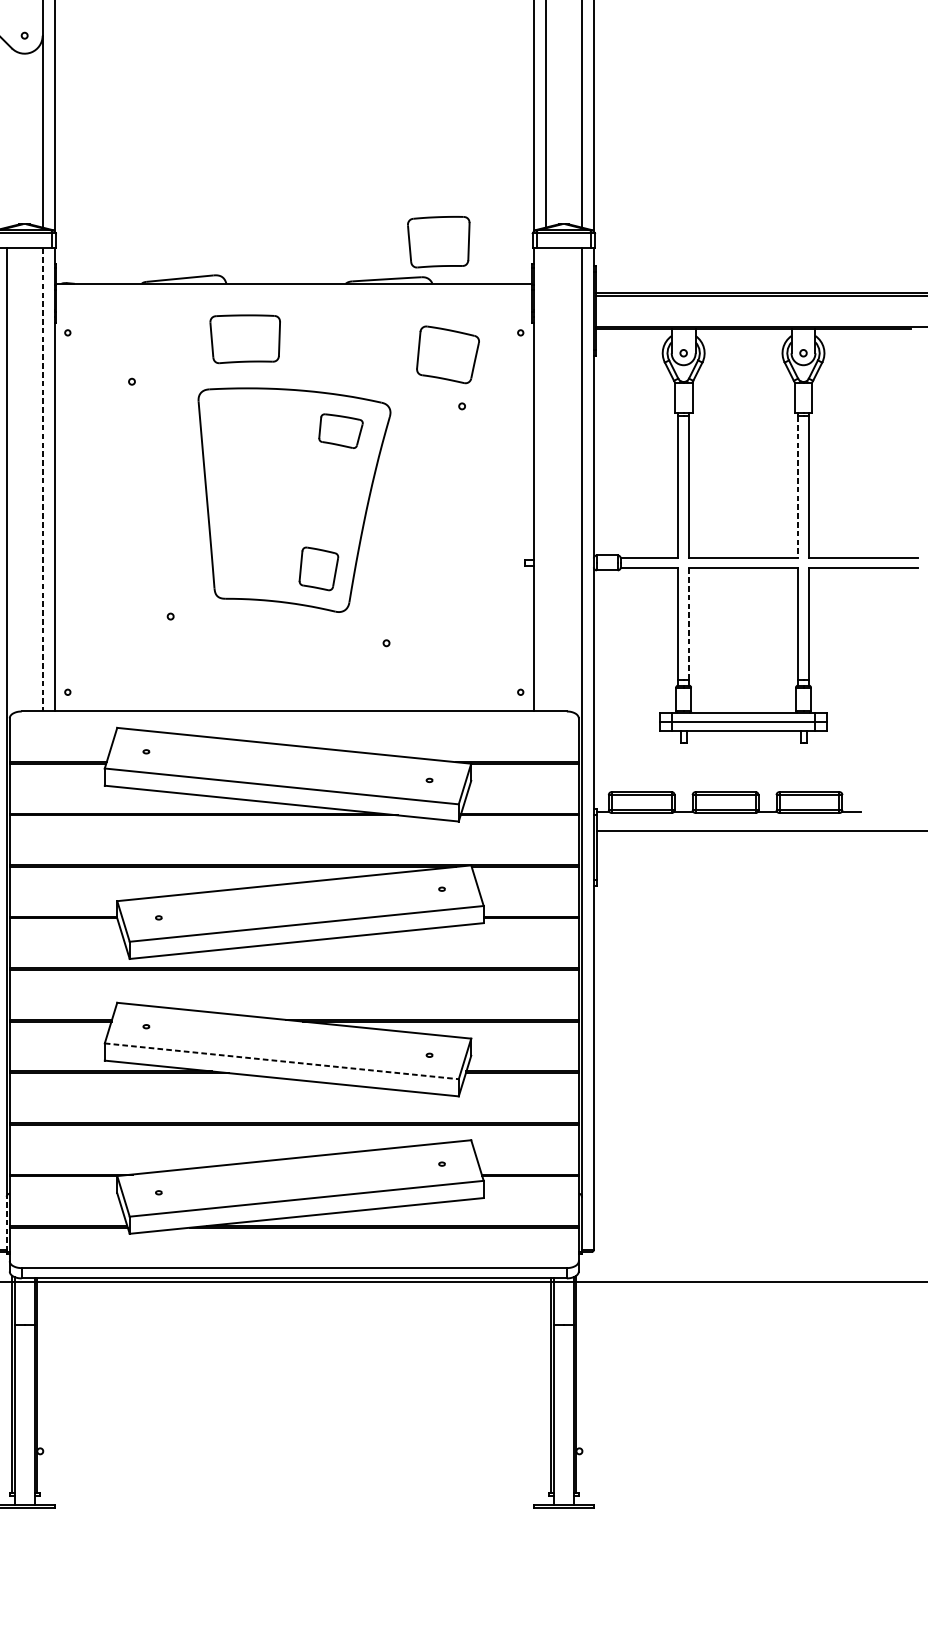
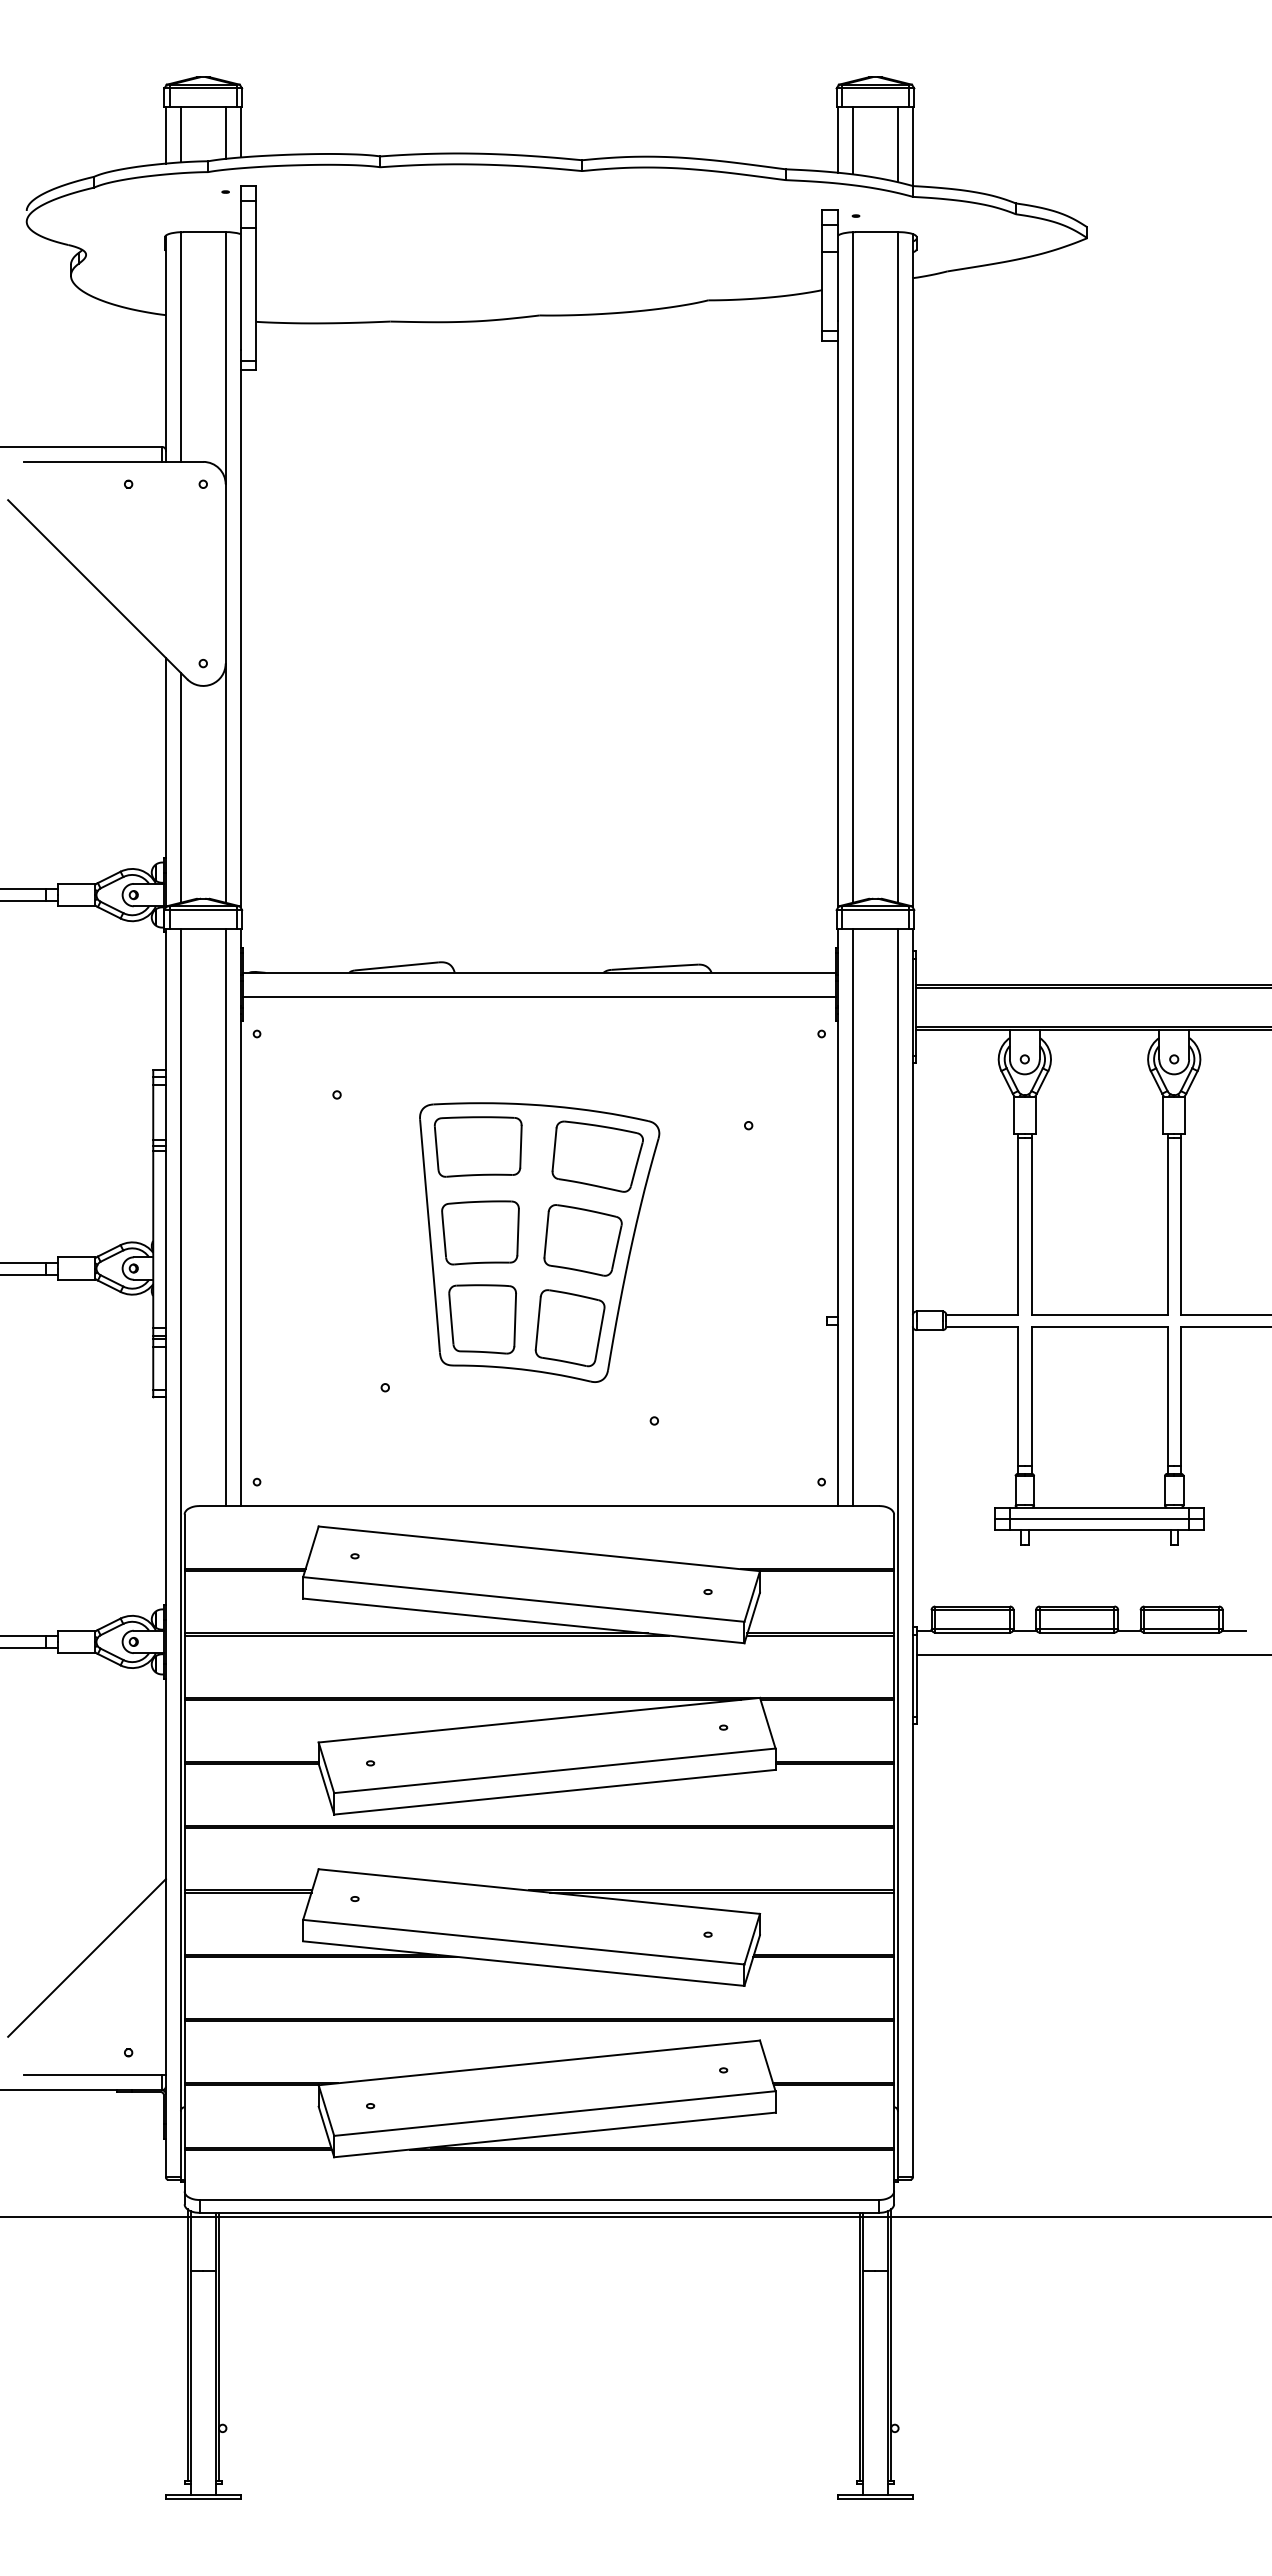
line: (6, 135) -> (180, 787), added
part: (438, 241) -> (480, 1232), moved
line: (293, 302) -> (538, 996), added
part: (244, 338) -> (477, 1146), moved
part: (447, 354) -> (582, 1240), moved
part: (340, 431) -> (597, 1156), size x1.67
line: (42, 480) -> (225, 1217), dashed -> solid
line: (546, 480) -> (853, 1217), added
line: (798, 487) -> (1167, 1226), dashed -> solid
part: (248, 561) -> (482, 1319), added
part: (318, 569) -> (569, 1328), size x1.43
line: (689, 623) -> (1031, 1396), dashed -> solid
line: (281, 1061) -> (523, 1942), dashed -> solid
line: (6, 1223) -> (180, 2144), dashed -> solid

